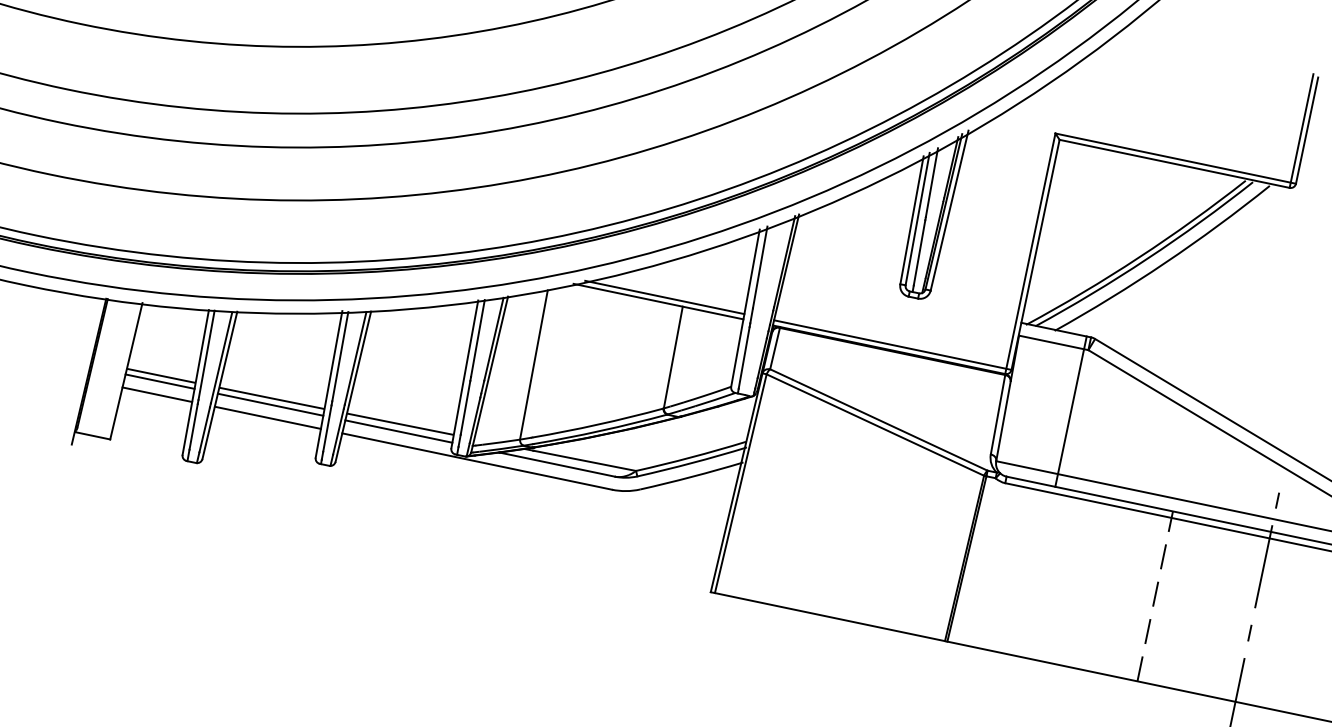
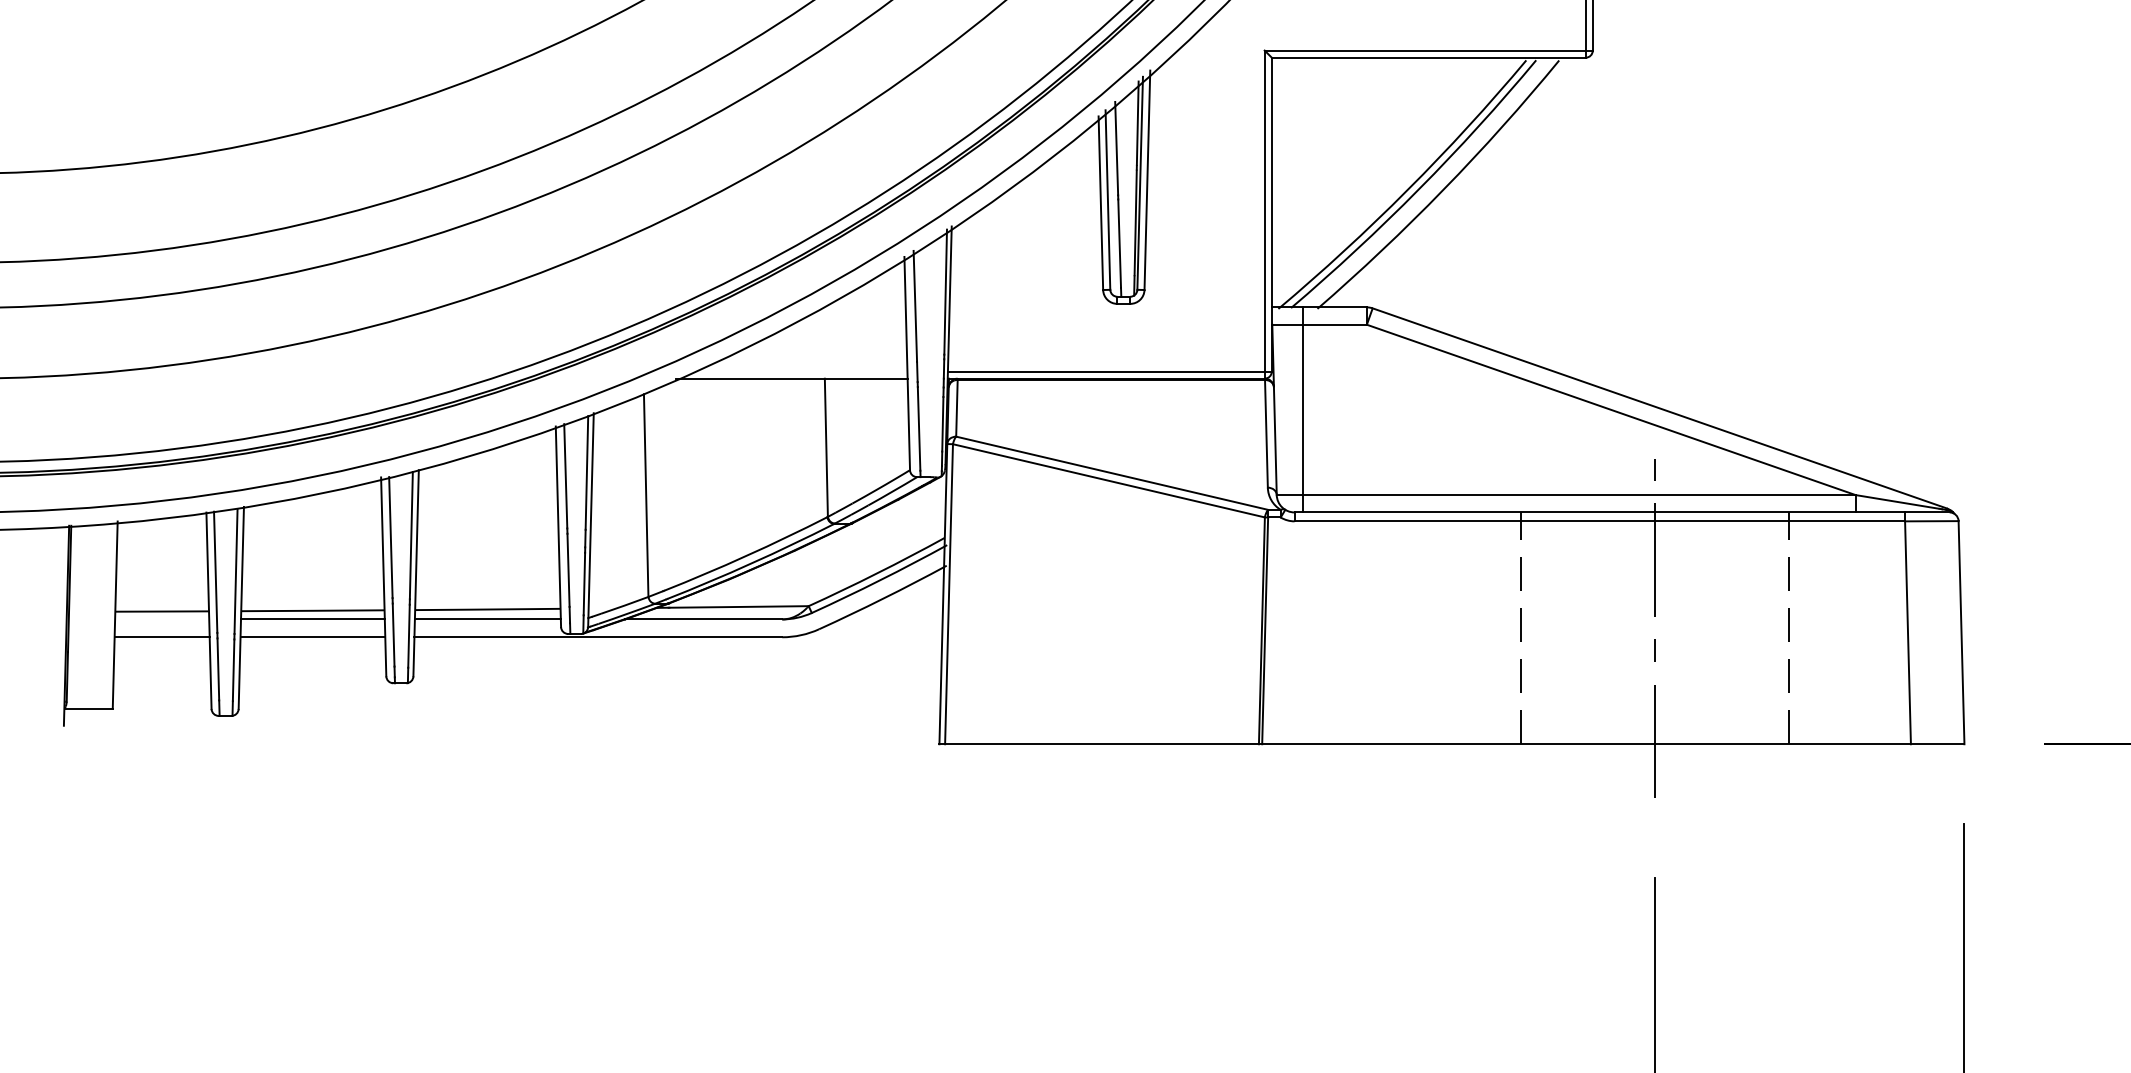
line: (664, 297) -> (798, 371), removed
line: (160, 381) -> (162, 619), removed
line: (1071, 411) -> (1303, 409), moved

